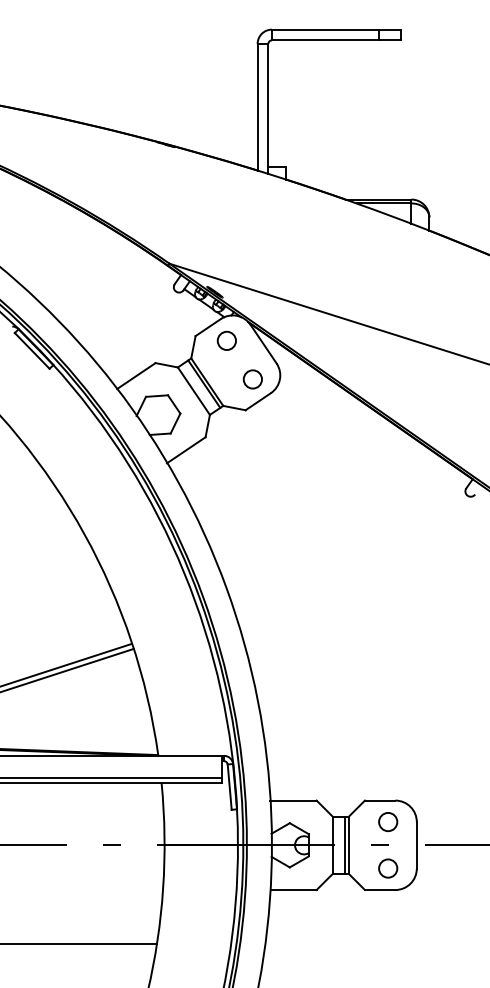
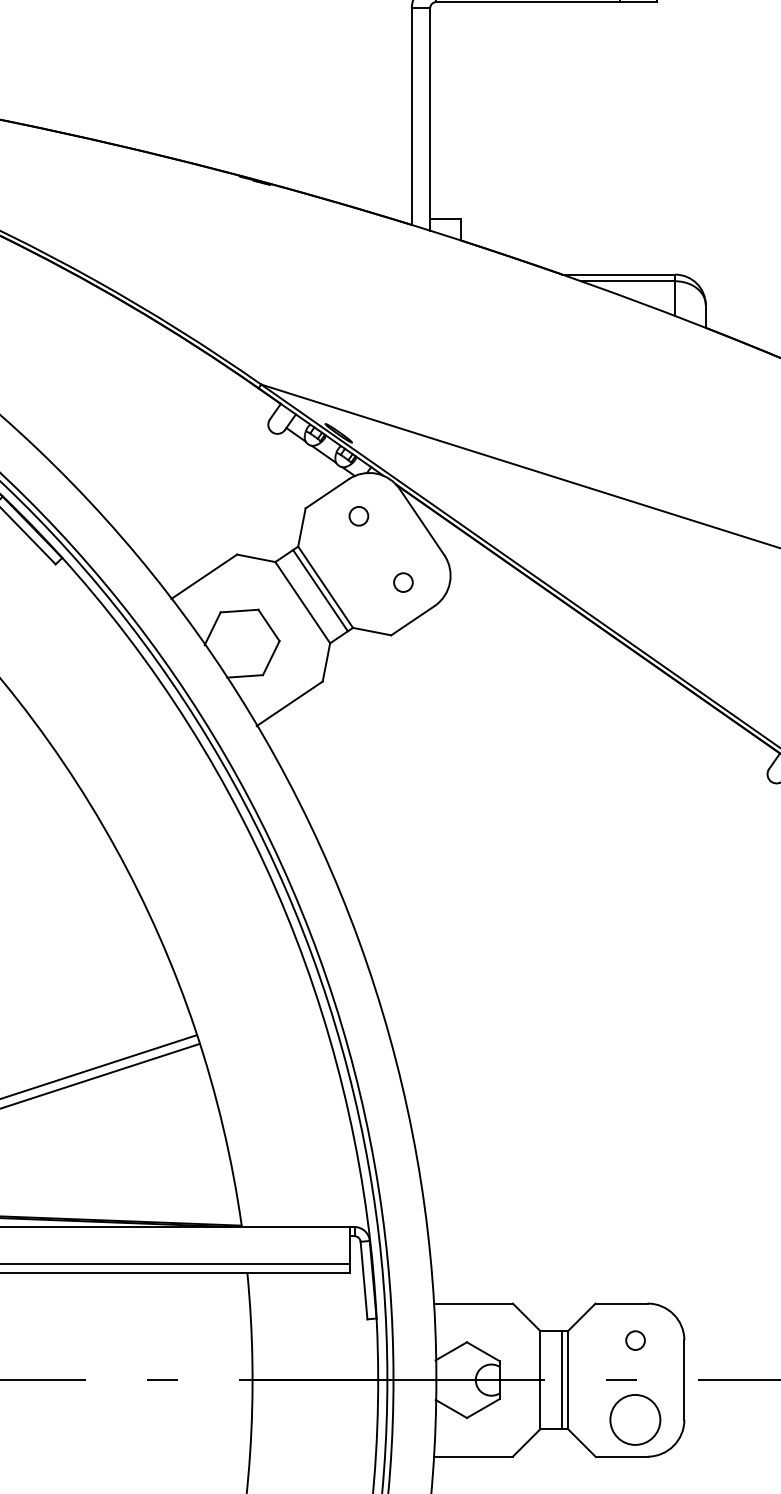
circle: (226, 340) -> (358, 515), size x0.6
circle: (252, 379) -> (403, 582), size x0.6
circle: (388, 822) -> (635, 1341), size x0.6
circle: (388, 868) -> (635, 1419), size x1.6

